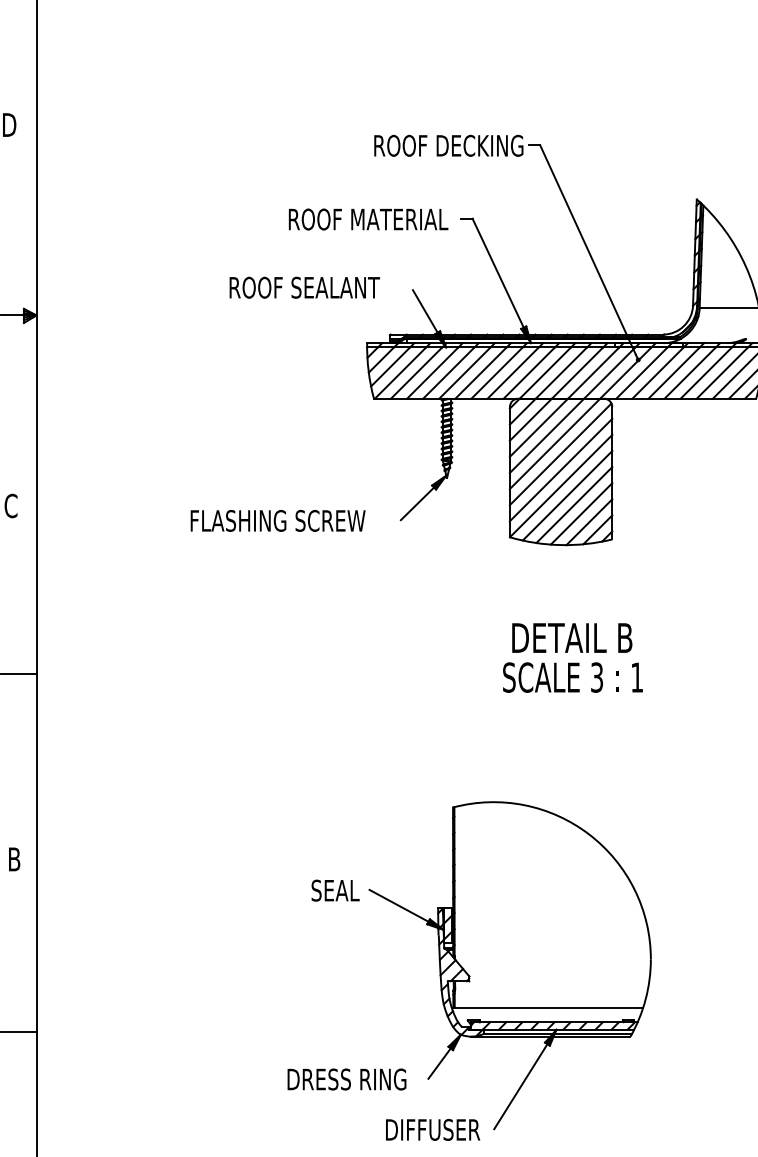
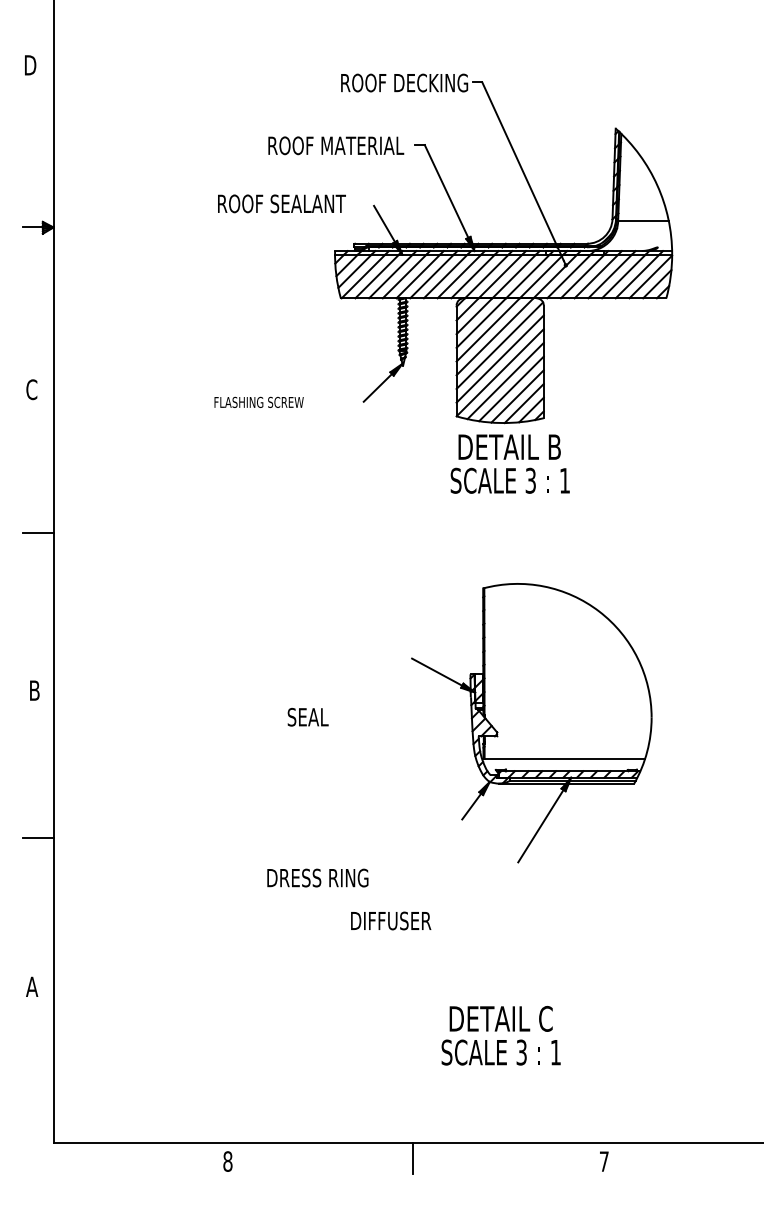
part: (277, 521) -> (258, 402), size x0.6
part: (572, 657) -> (509, 463), moved
part: (509, 966) -> (531, 723), moved

